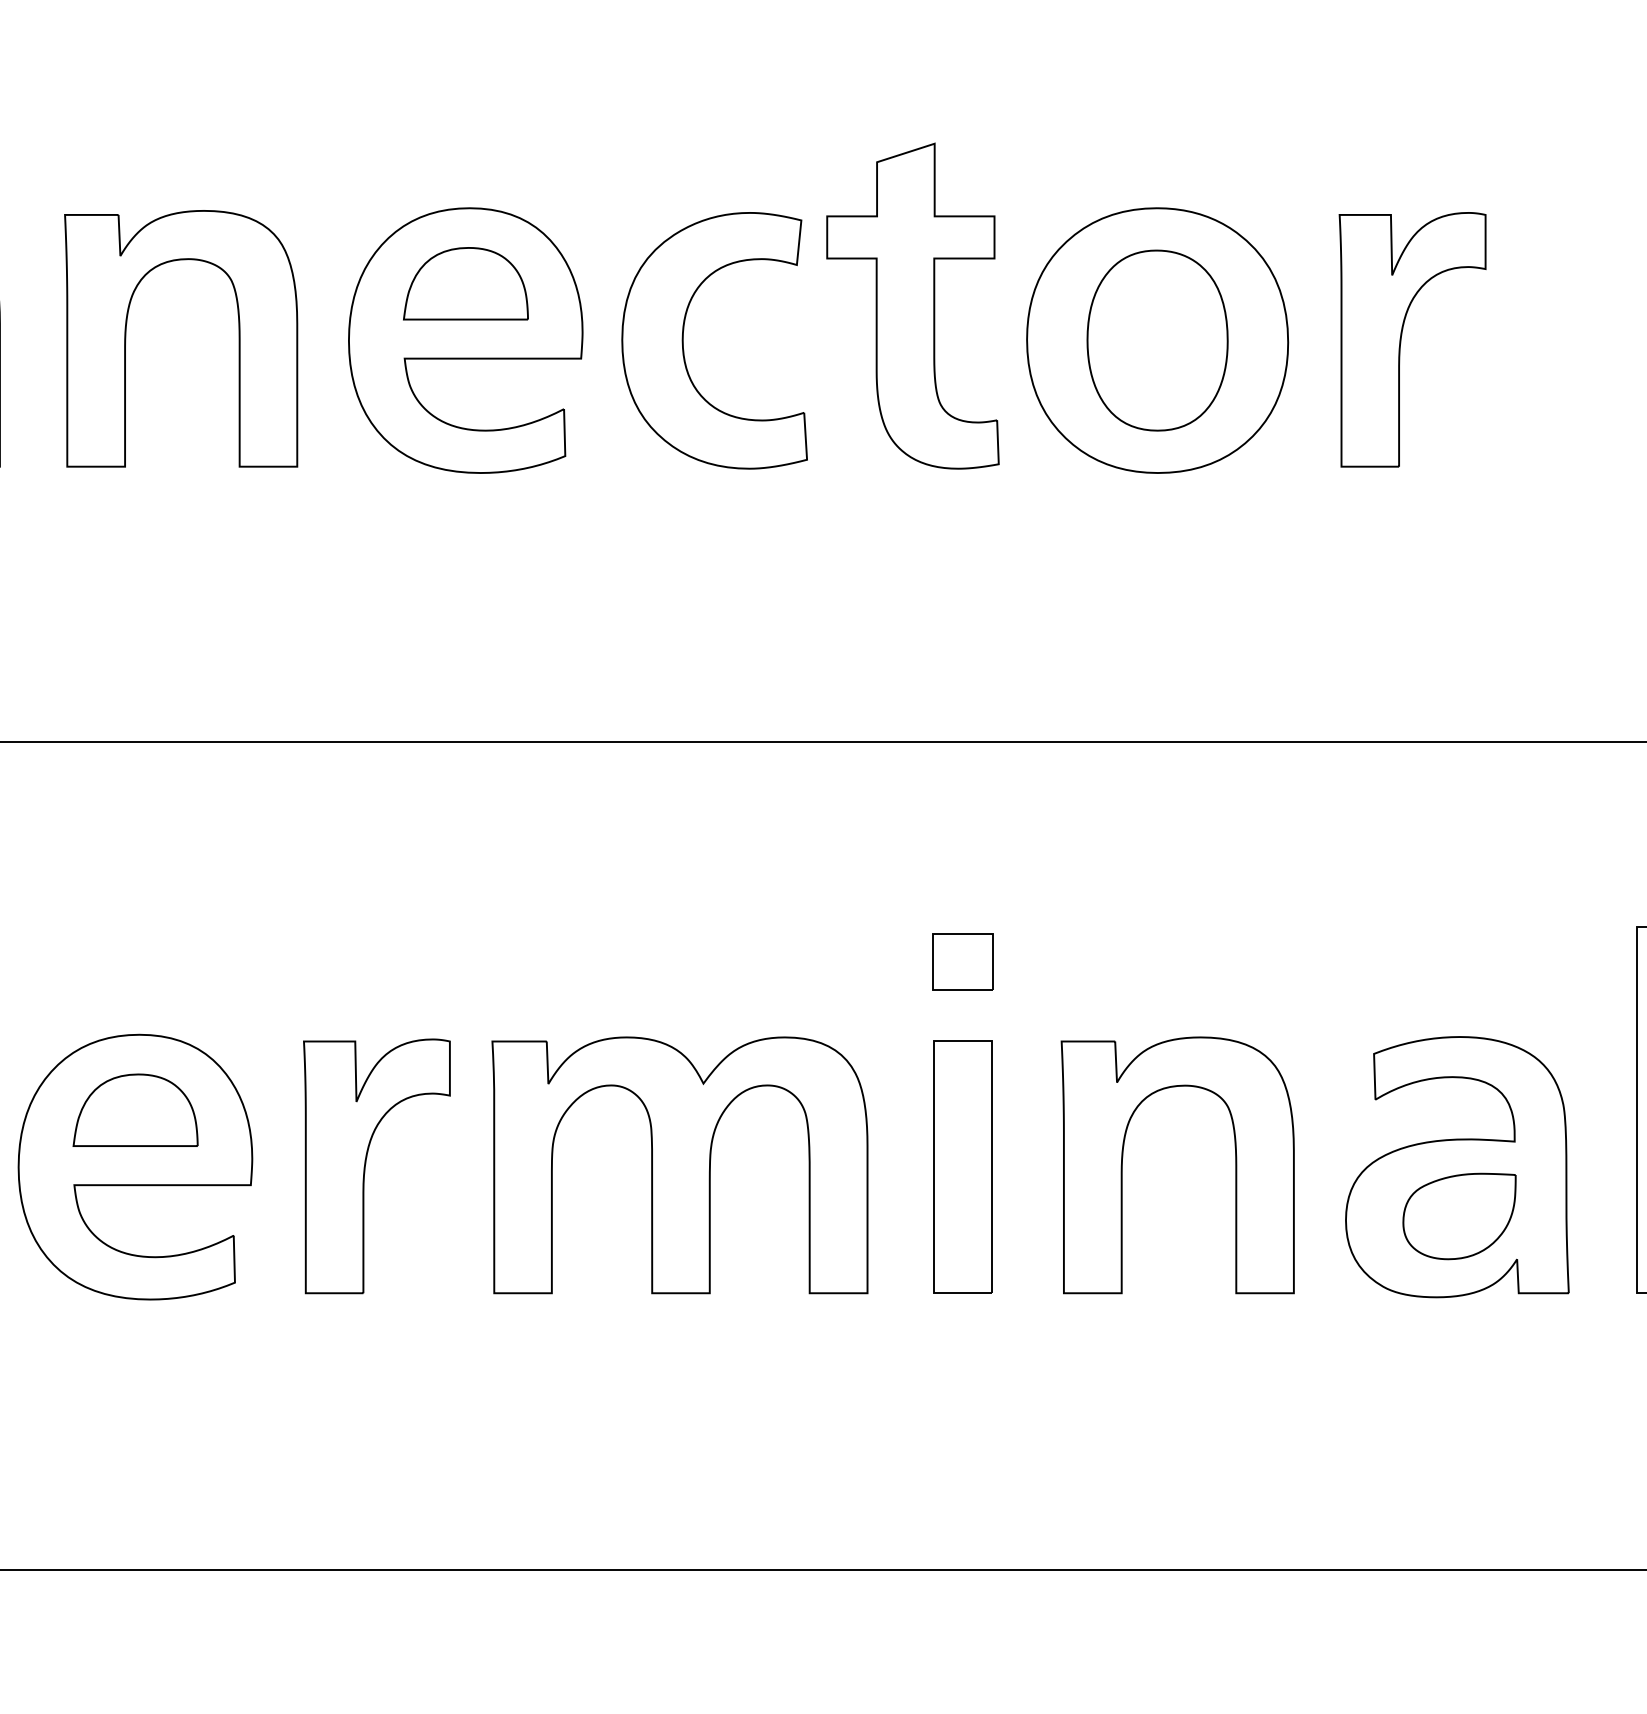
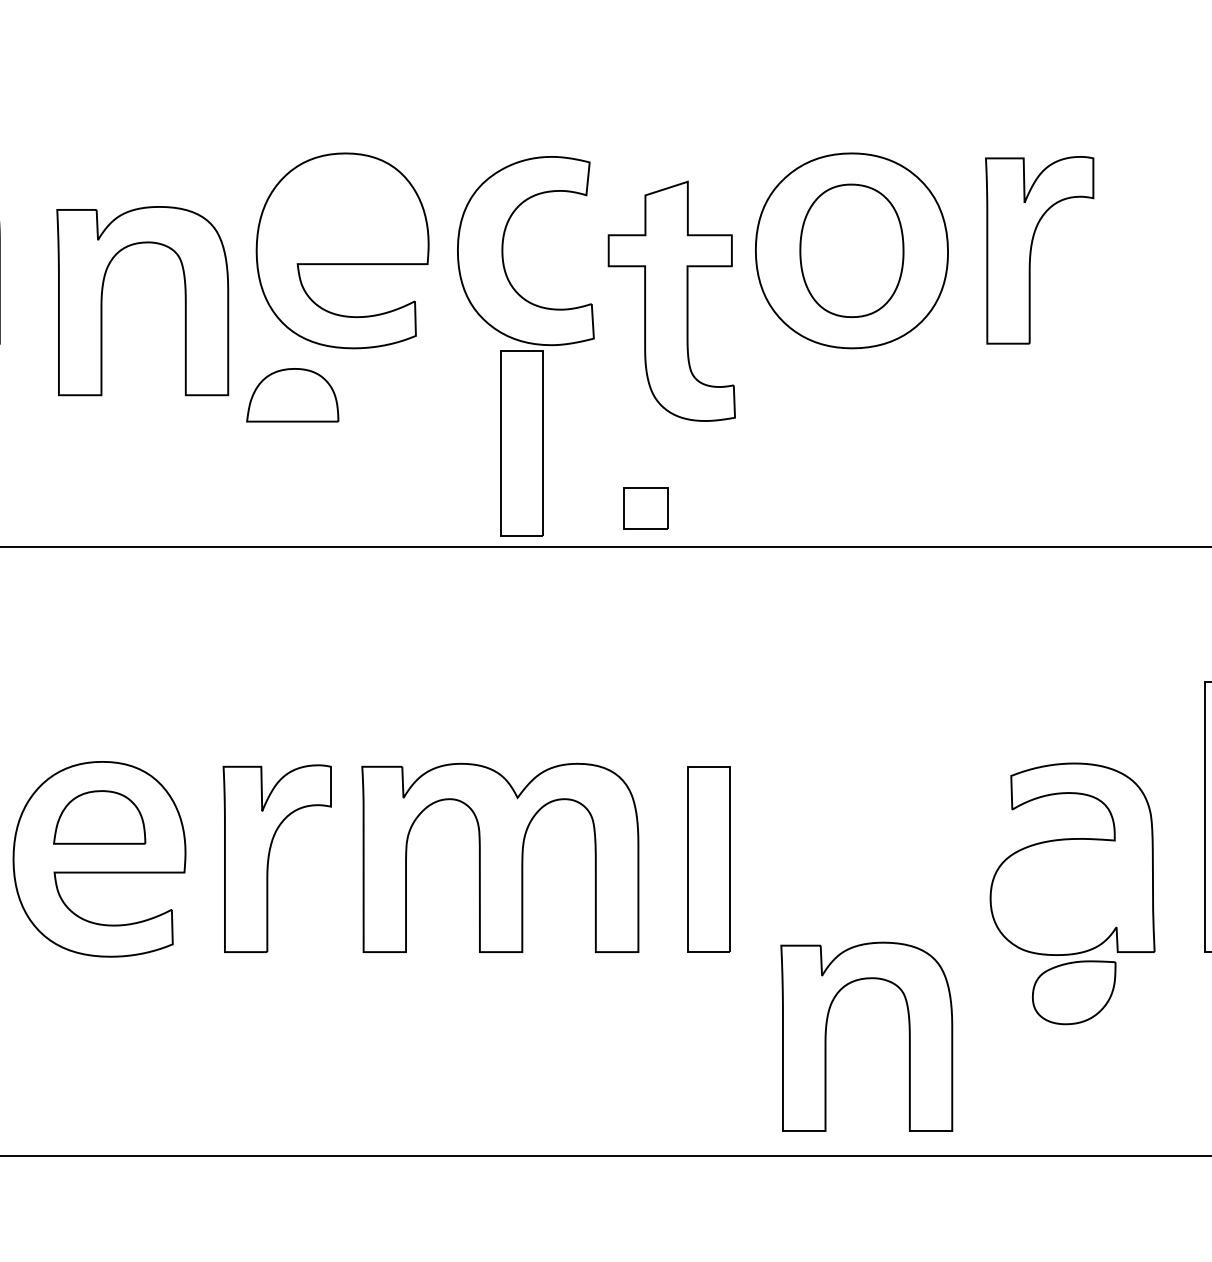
part: (465, 283) -> (292, 395), moved
part: (912, 305) -> (671, 300), moved
part: (126, 338) -> (102, 300), moved
part: (708, 601) -> (521, 442), added
part: (962, 961) -> (645, 507), moved
part: (1123, 1157) -> (826, 1031), moved
part: (1459, 1216) -> (1074, 992), moved

